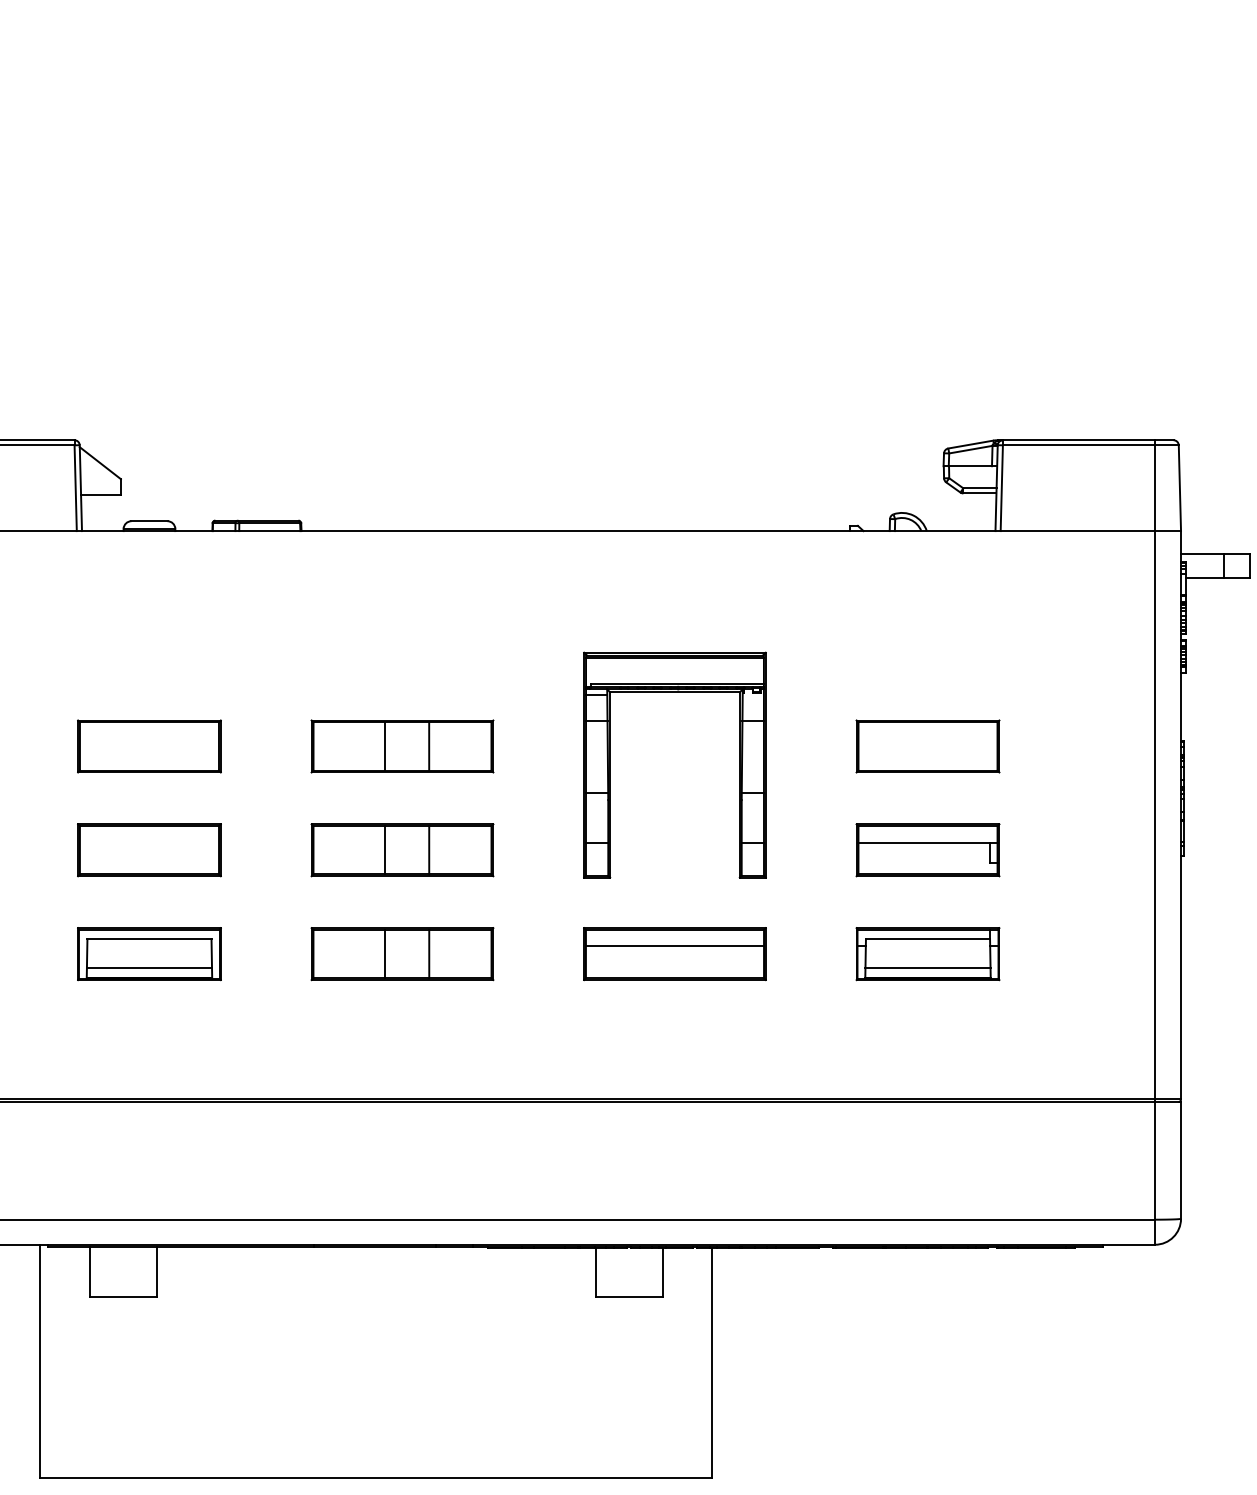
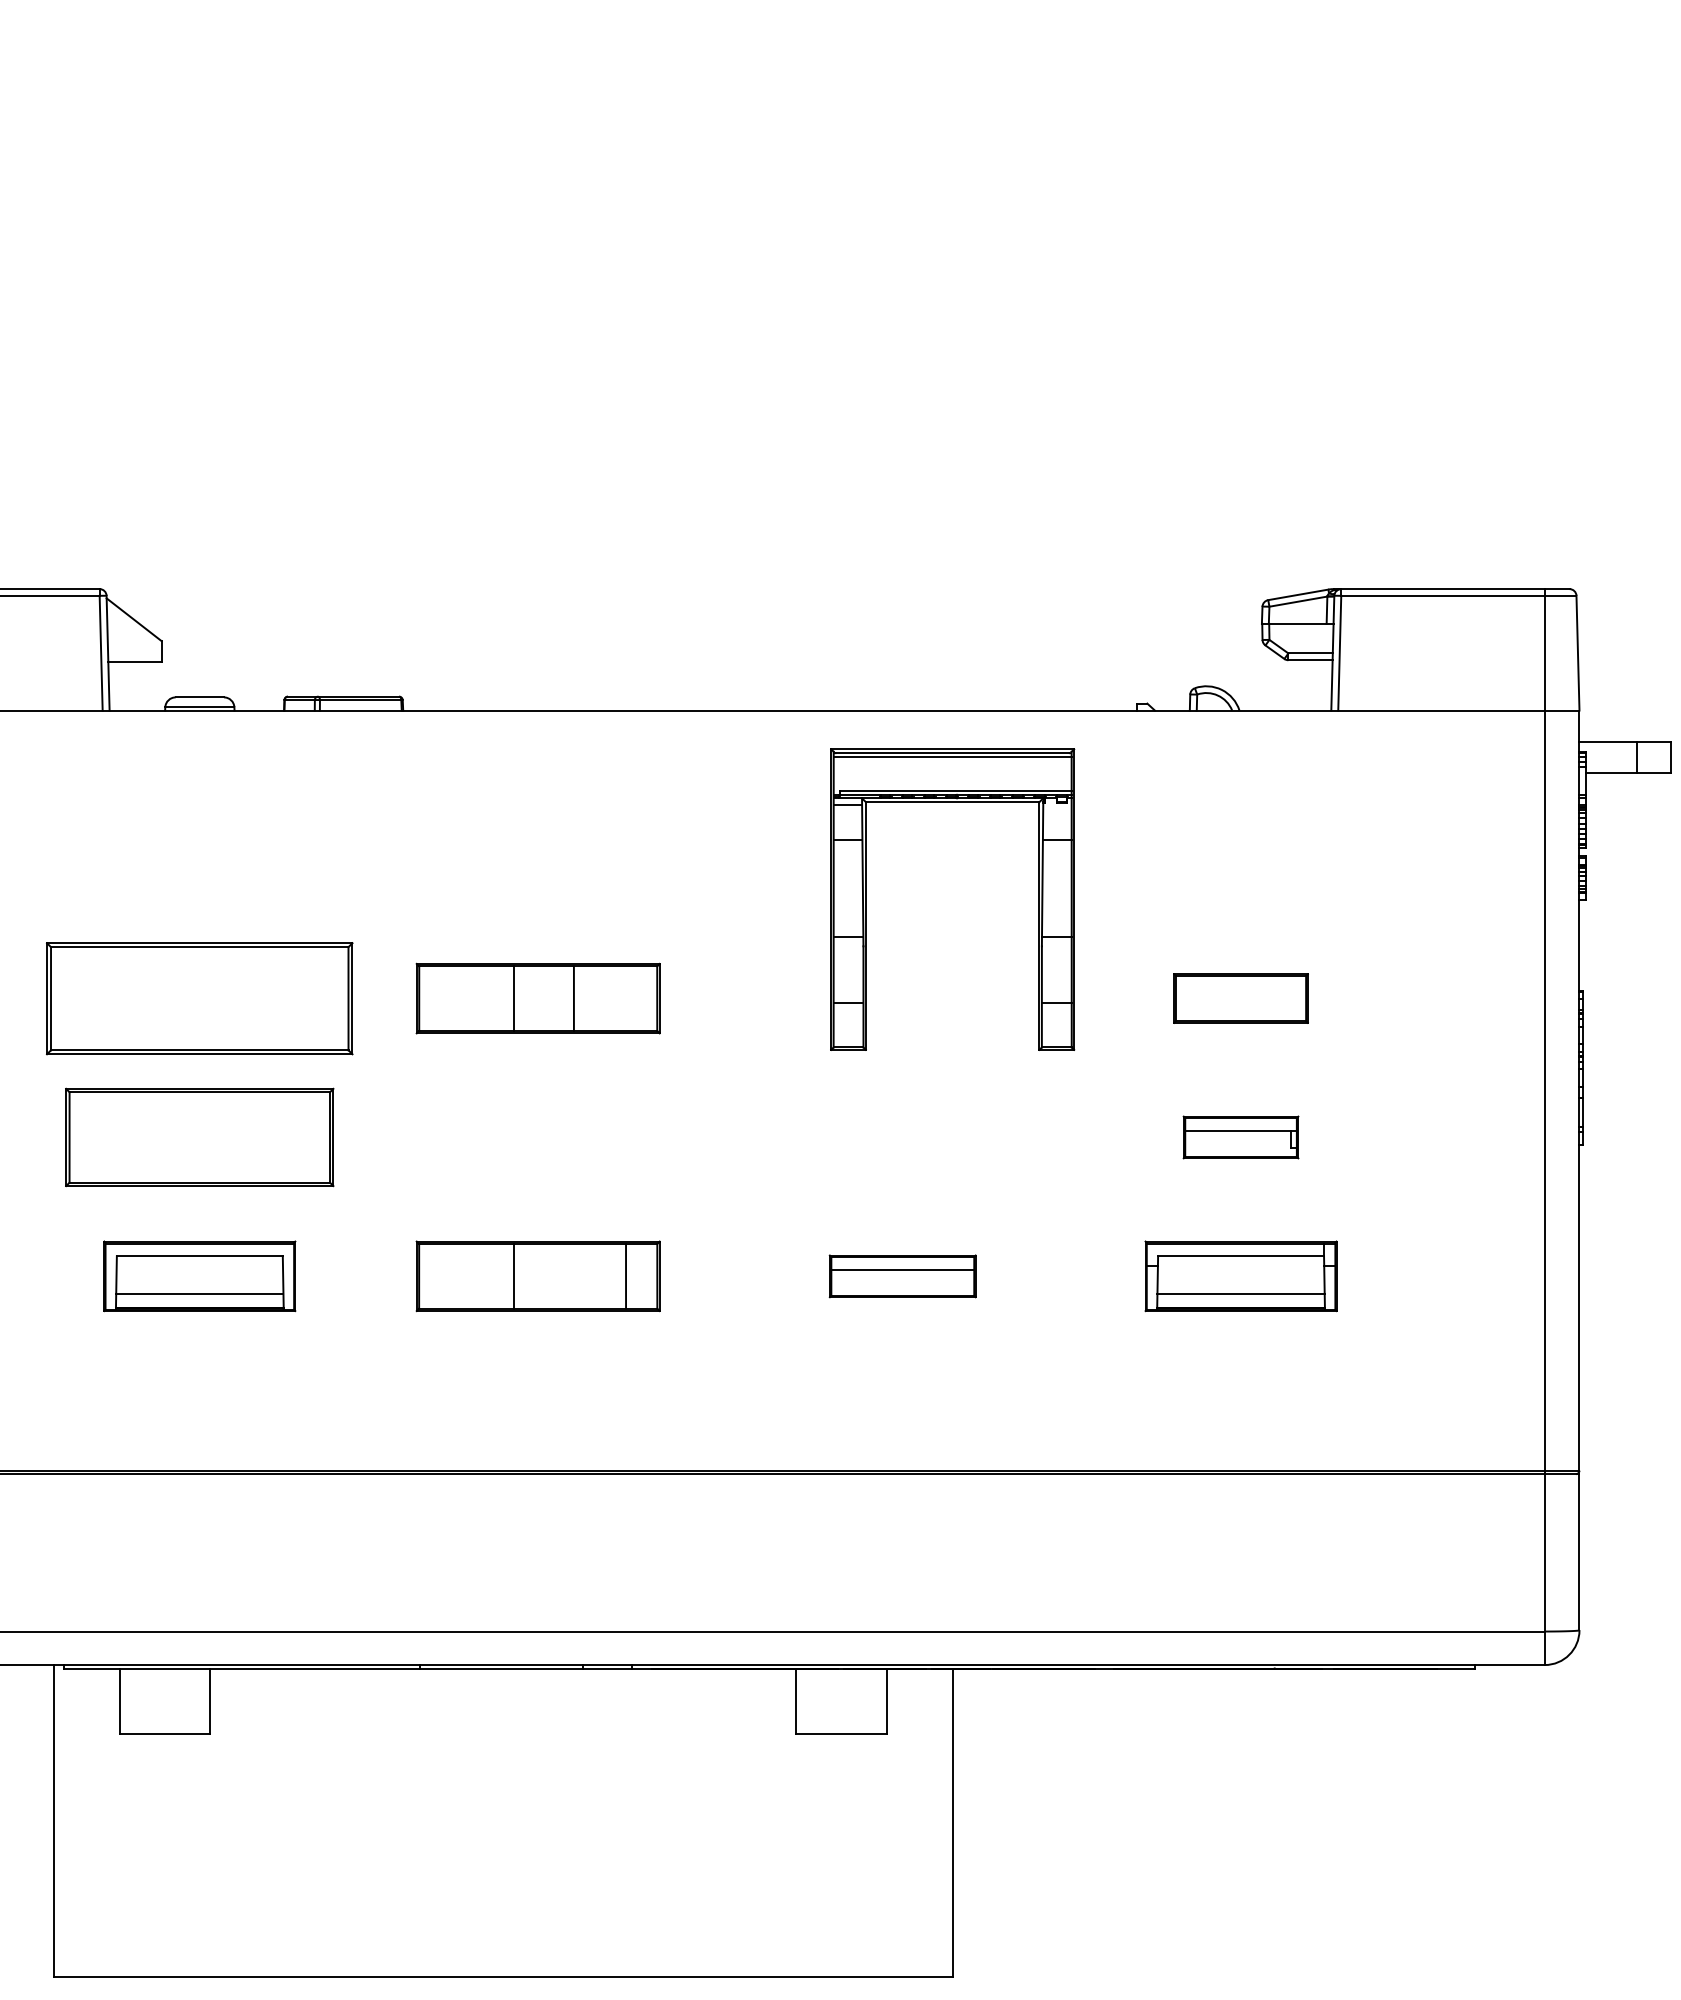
part: (149, 746) -> (199, 998), size x1.6
part: (927, 746) -> (1240, 998), size x0.7
part: (610, 765) -> (866, 899), moved
part: (149, 850) -> (199, 1137), size x1.4
part: (401, 850) -> (537, 1137), removed
part: (927, 850) -> (1240, 1137), size x0.6
line: (429, 954) -> (626, 1276), moved
part: (674, 954) -> (902, 1276), size x0.6

